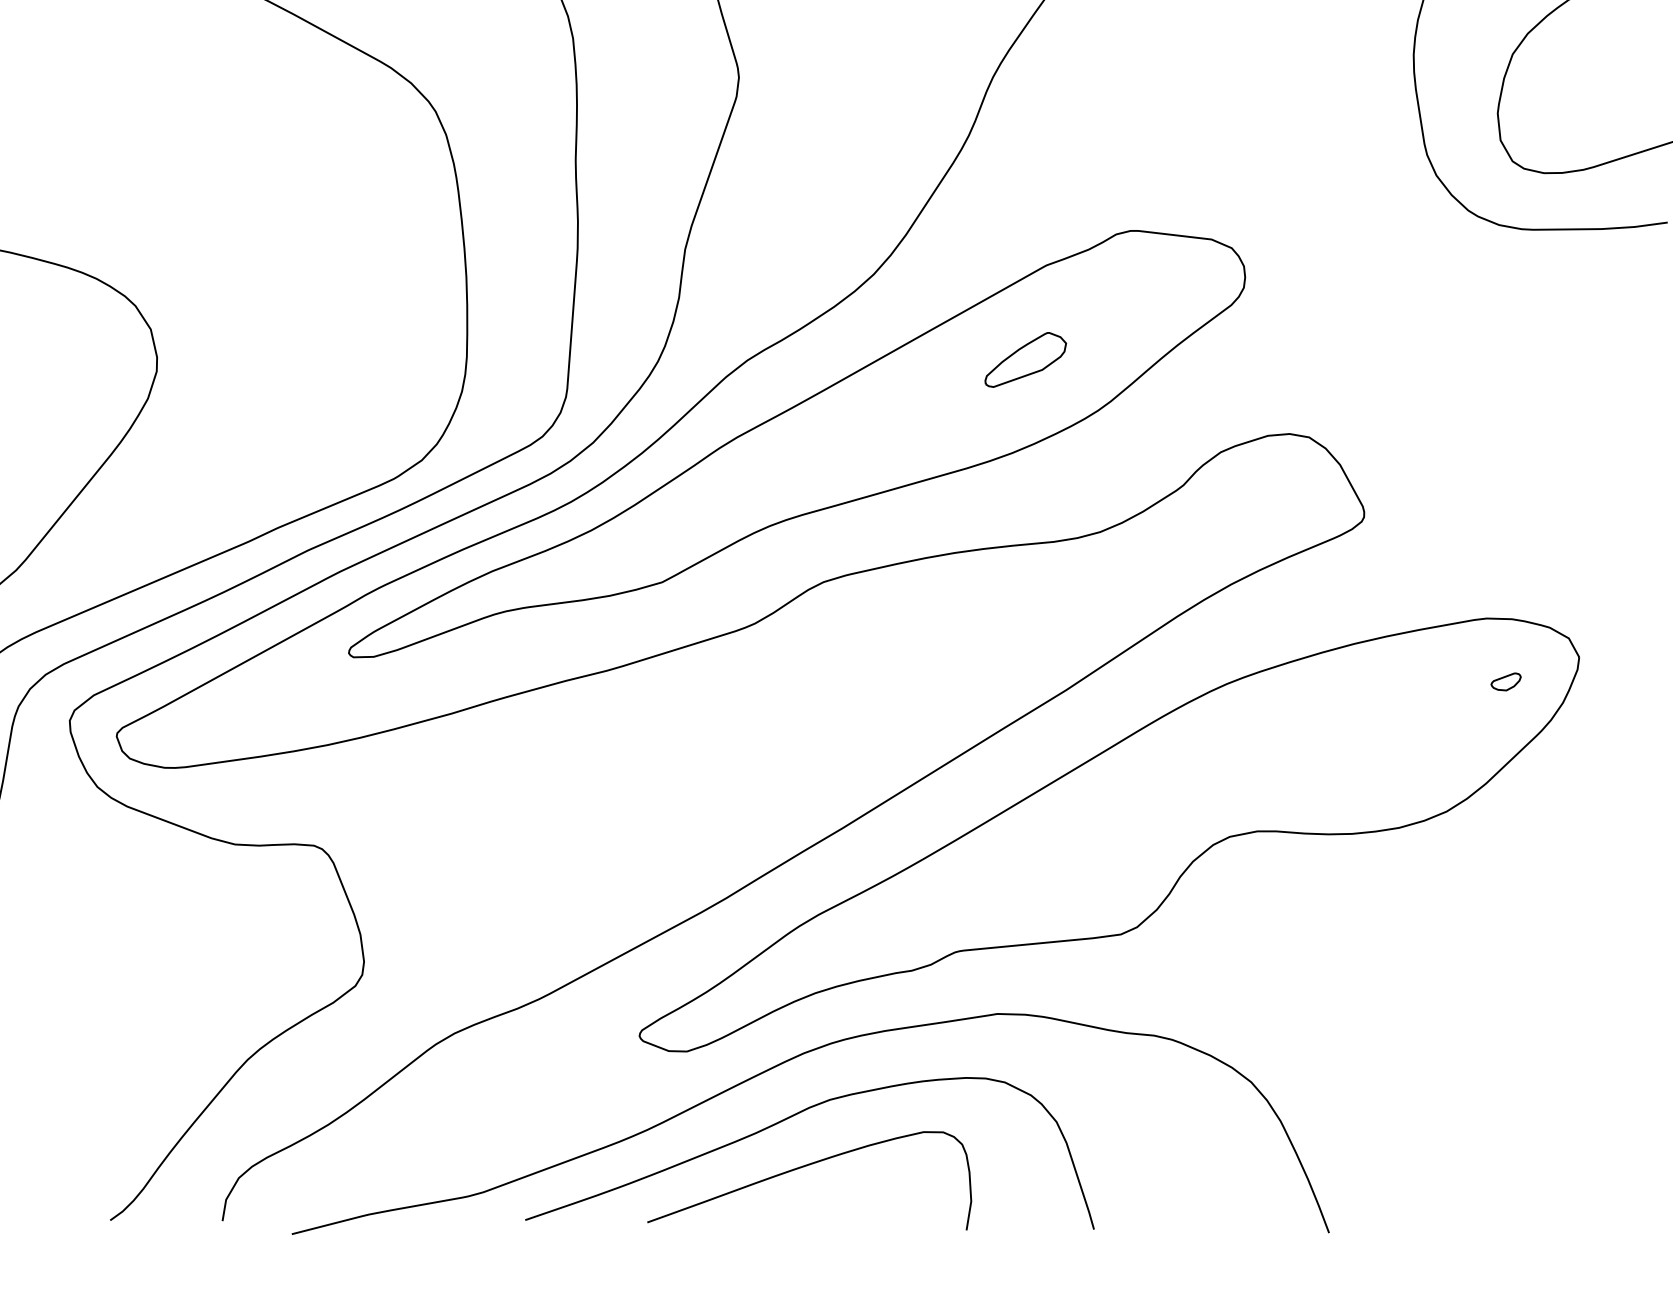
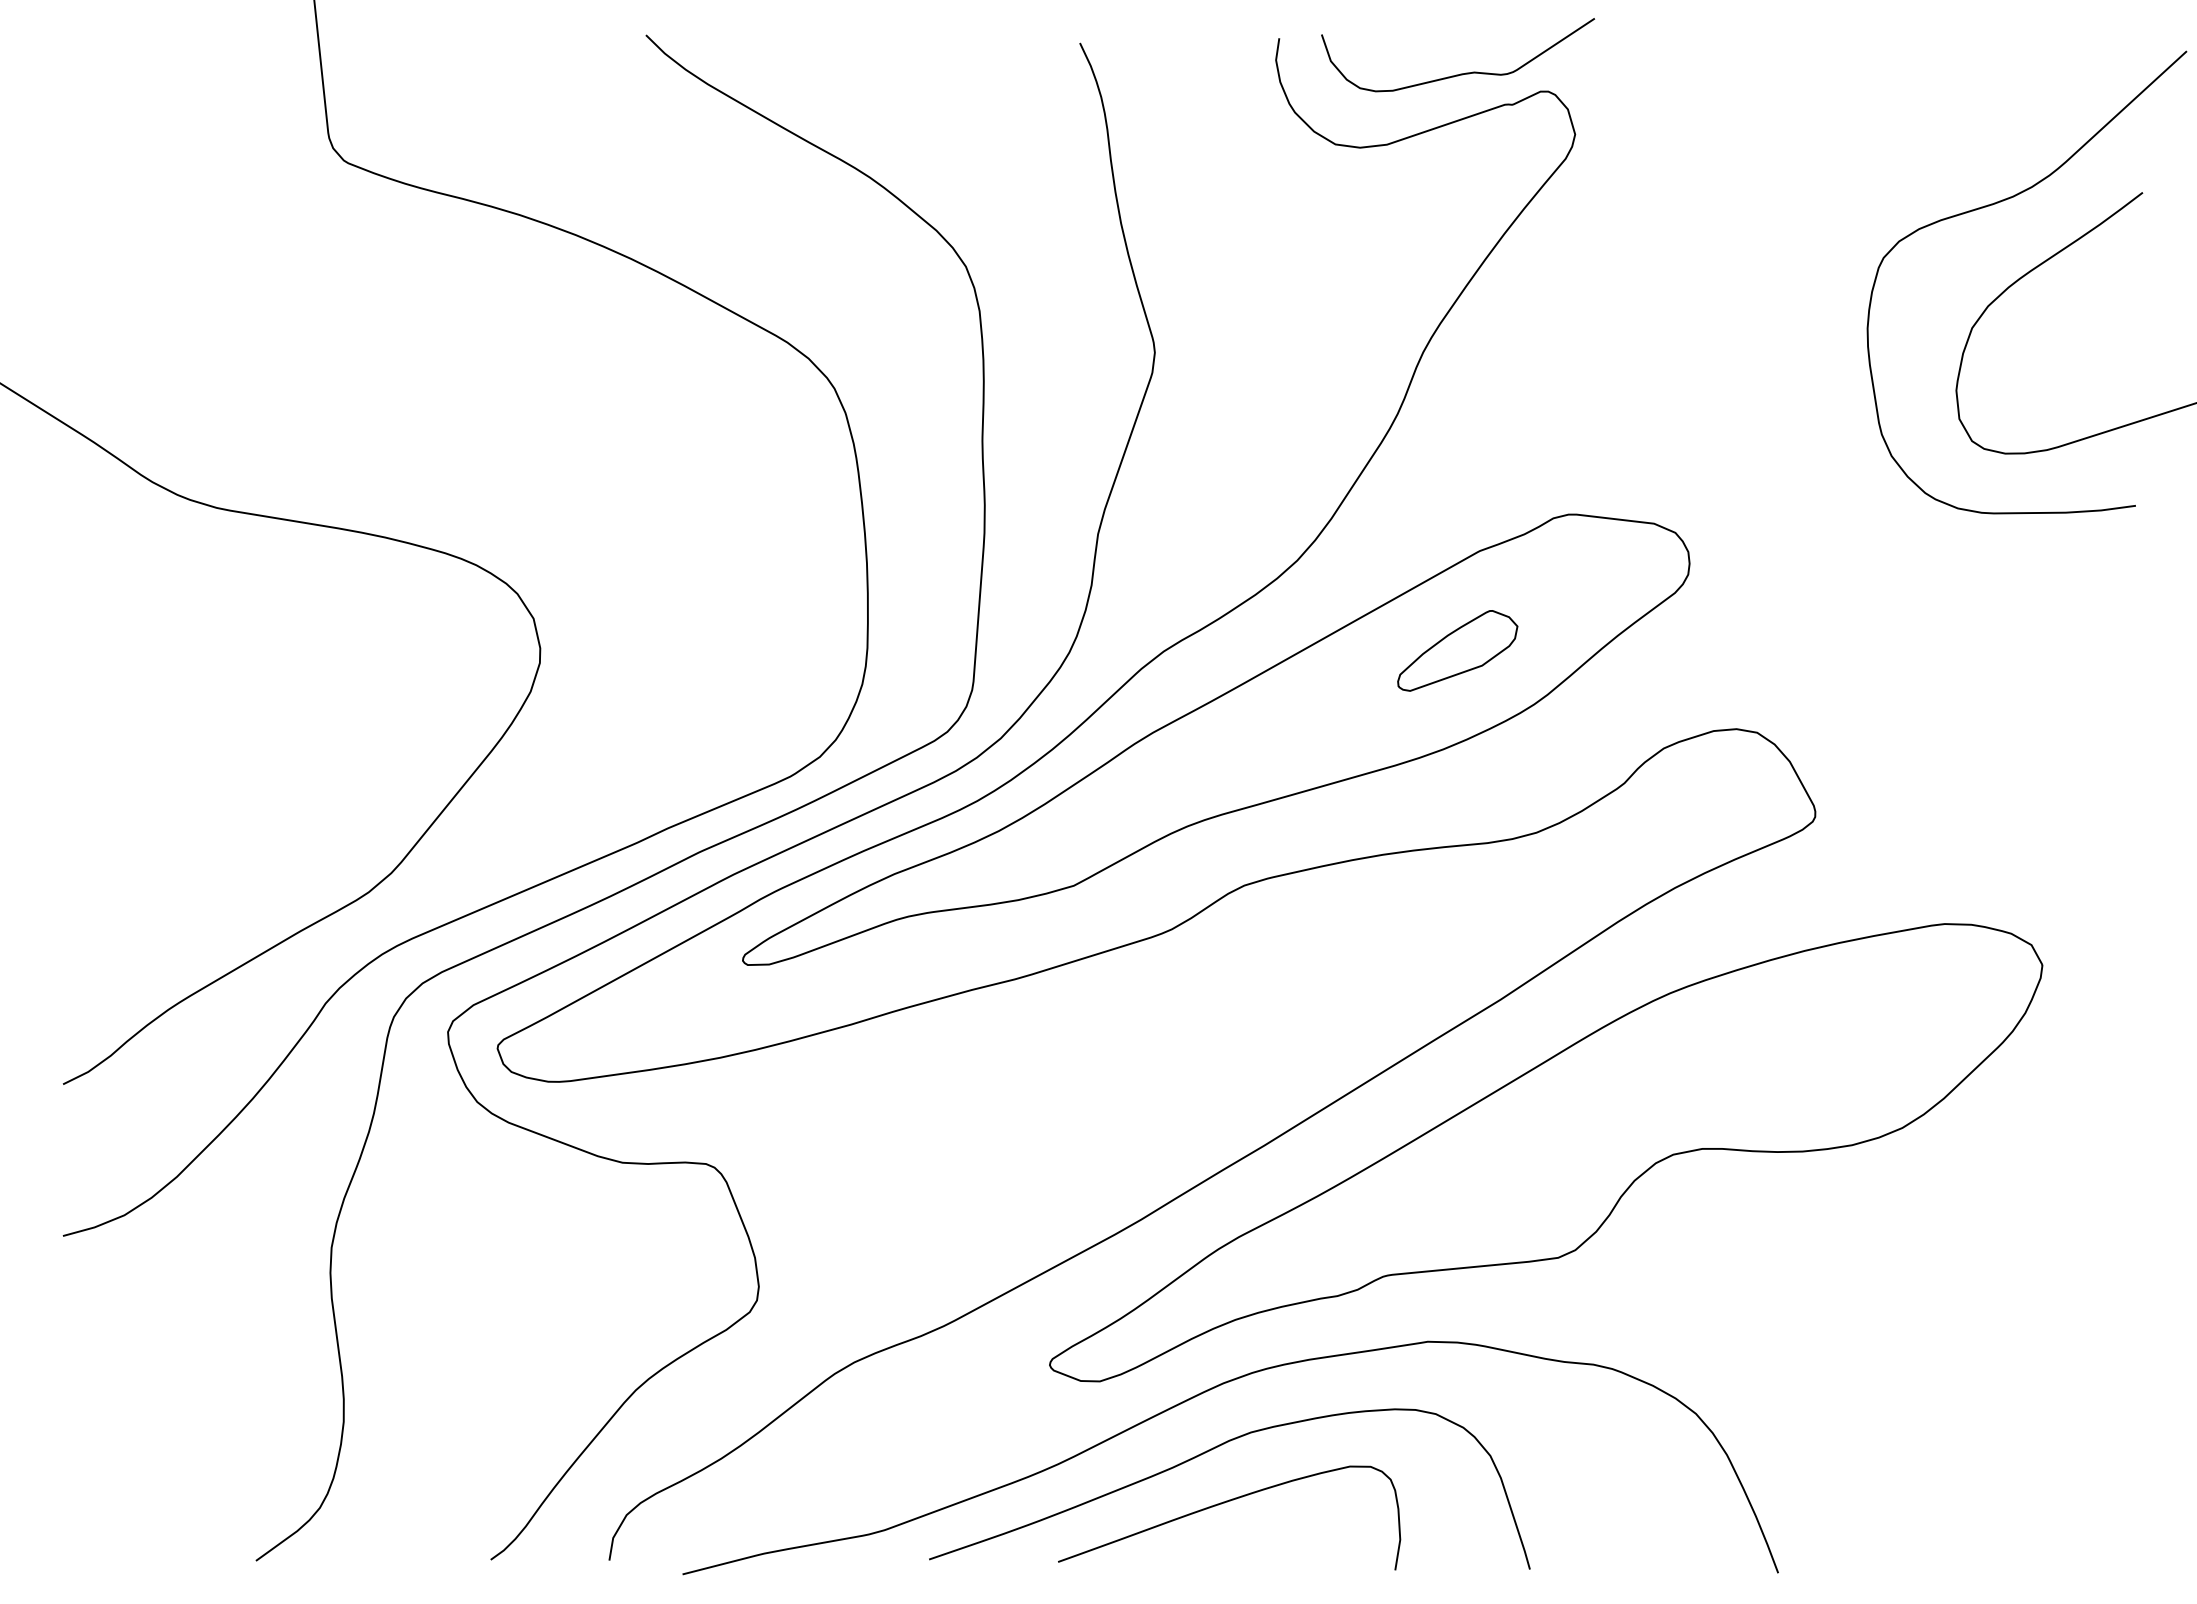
part: (1025, 359) -> (1457, 650), size x1.4
part: (1505, 681) -> (1964, 990), removed

